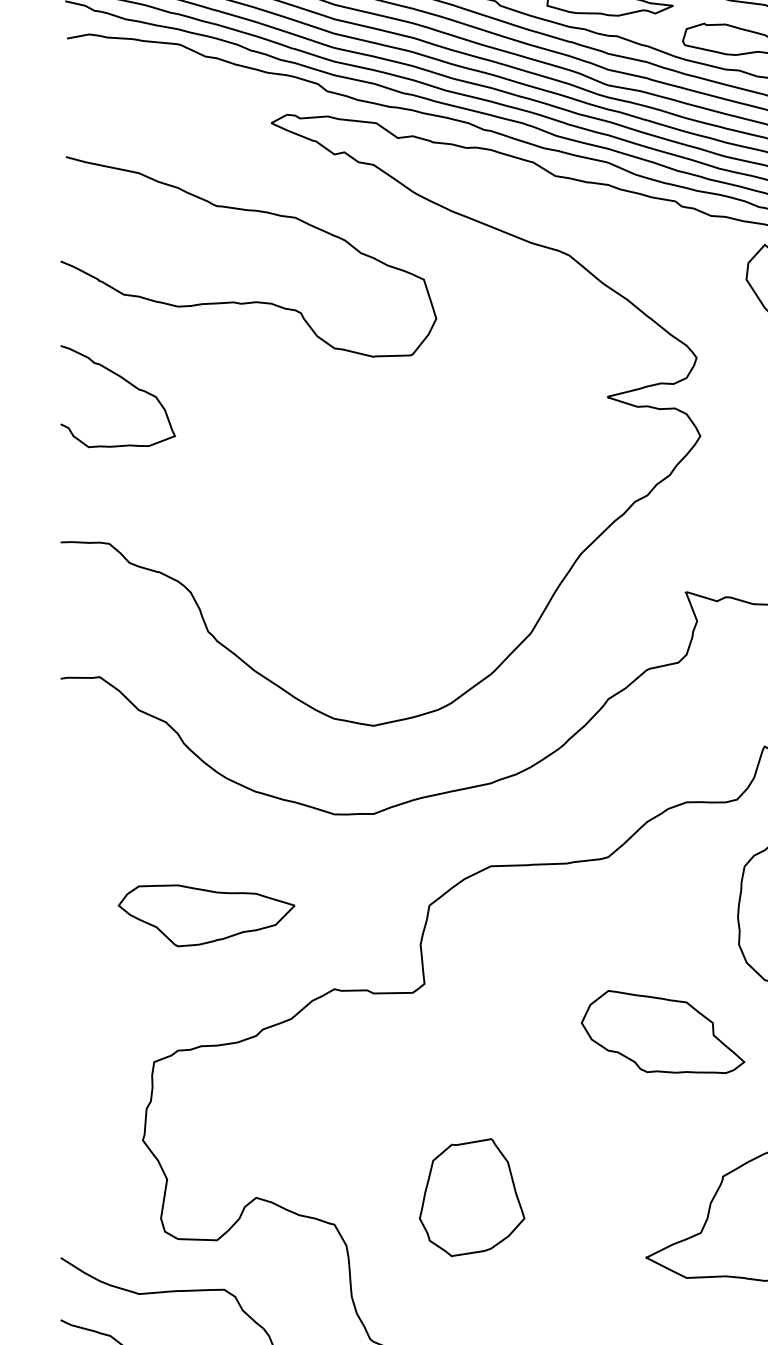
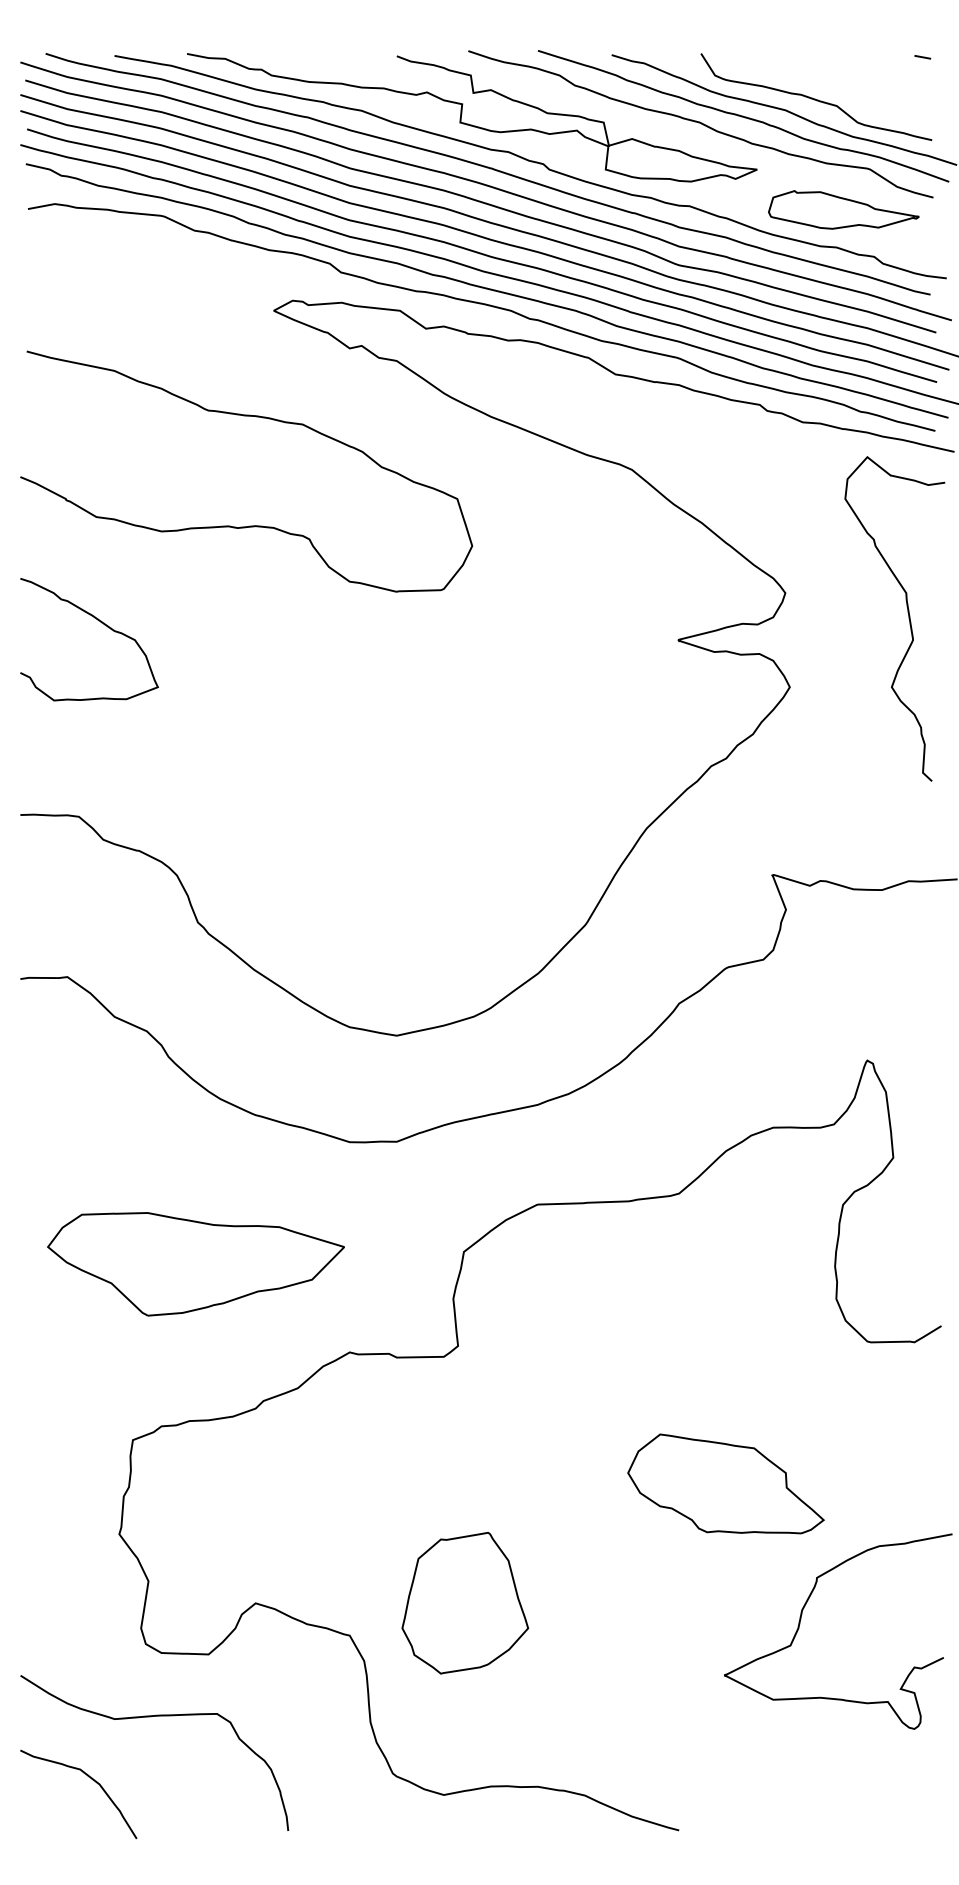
part: (206, 915) -> (195, 1263), size x1.4
part: (662, 1031) -> (725, 1483), moved
part: (472, 1197) -> (465, 1603), moved

